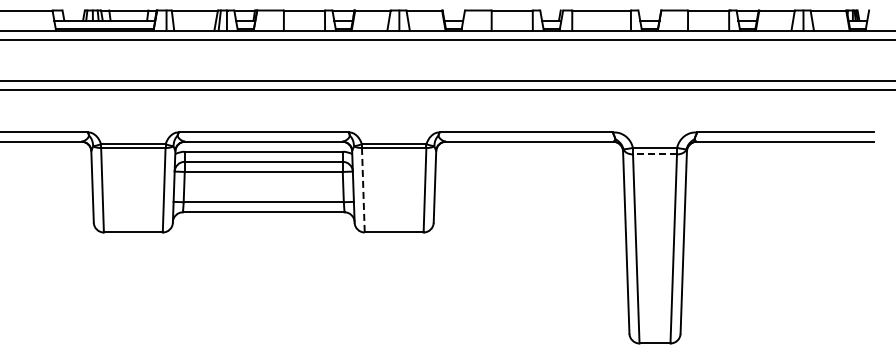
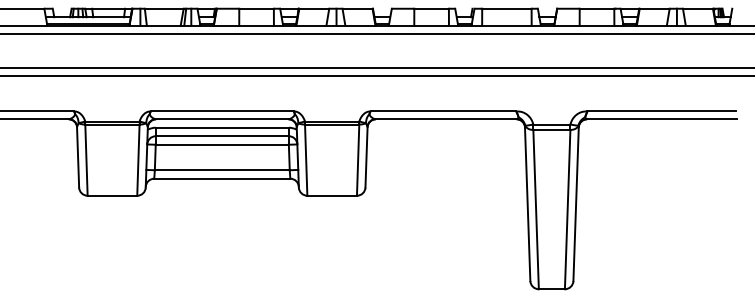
line: (655, 154) -> (552, 130), dashed -> solid
line: (363, 190) -> (306, 160), dashed -> solid

